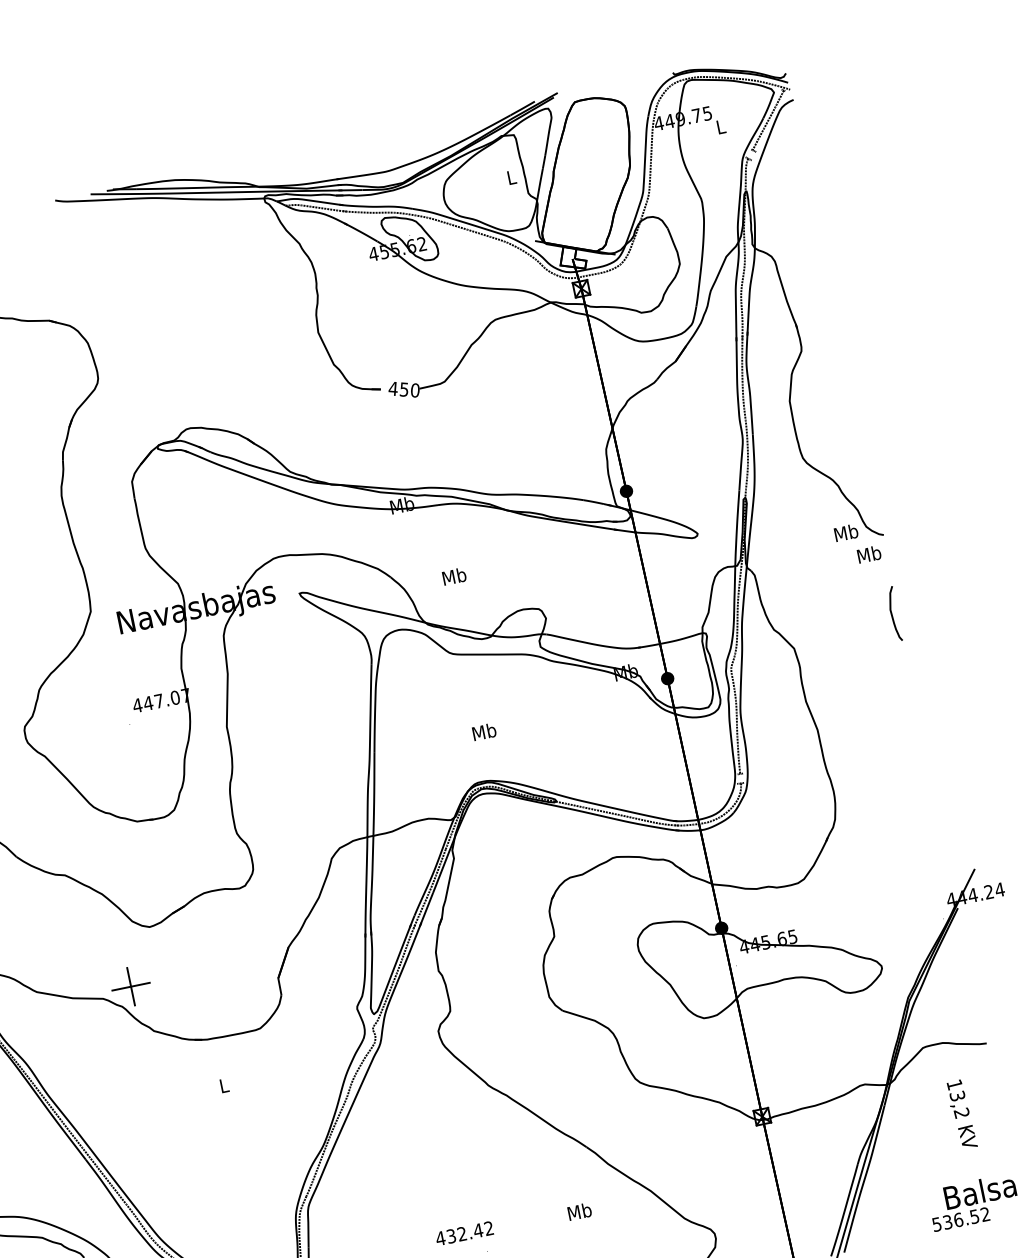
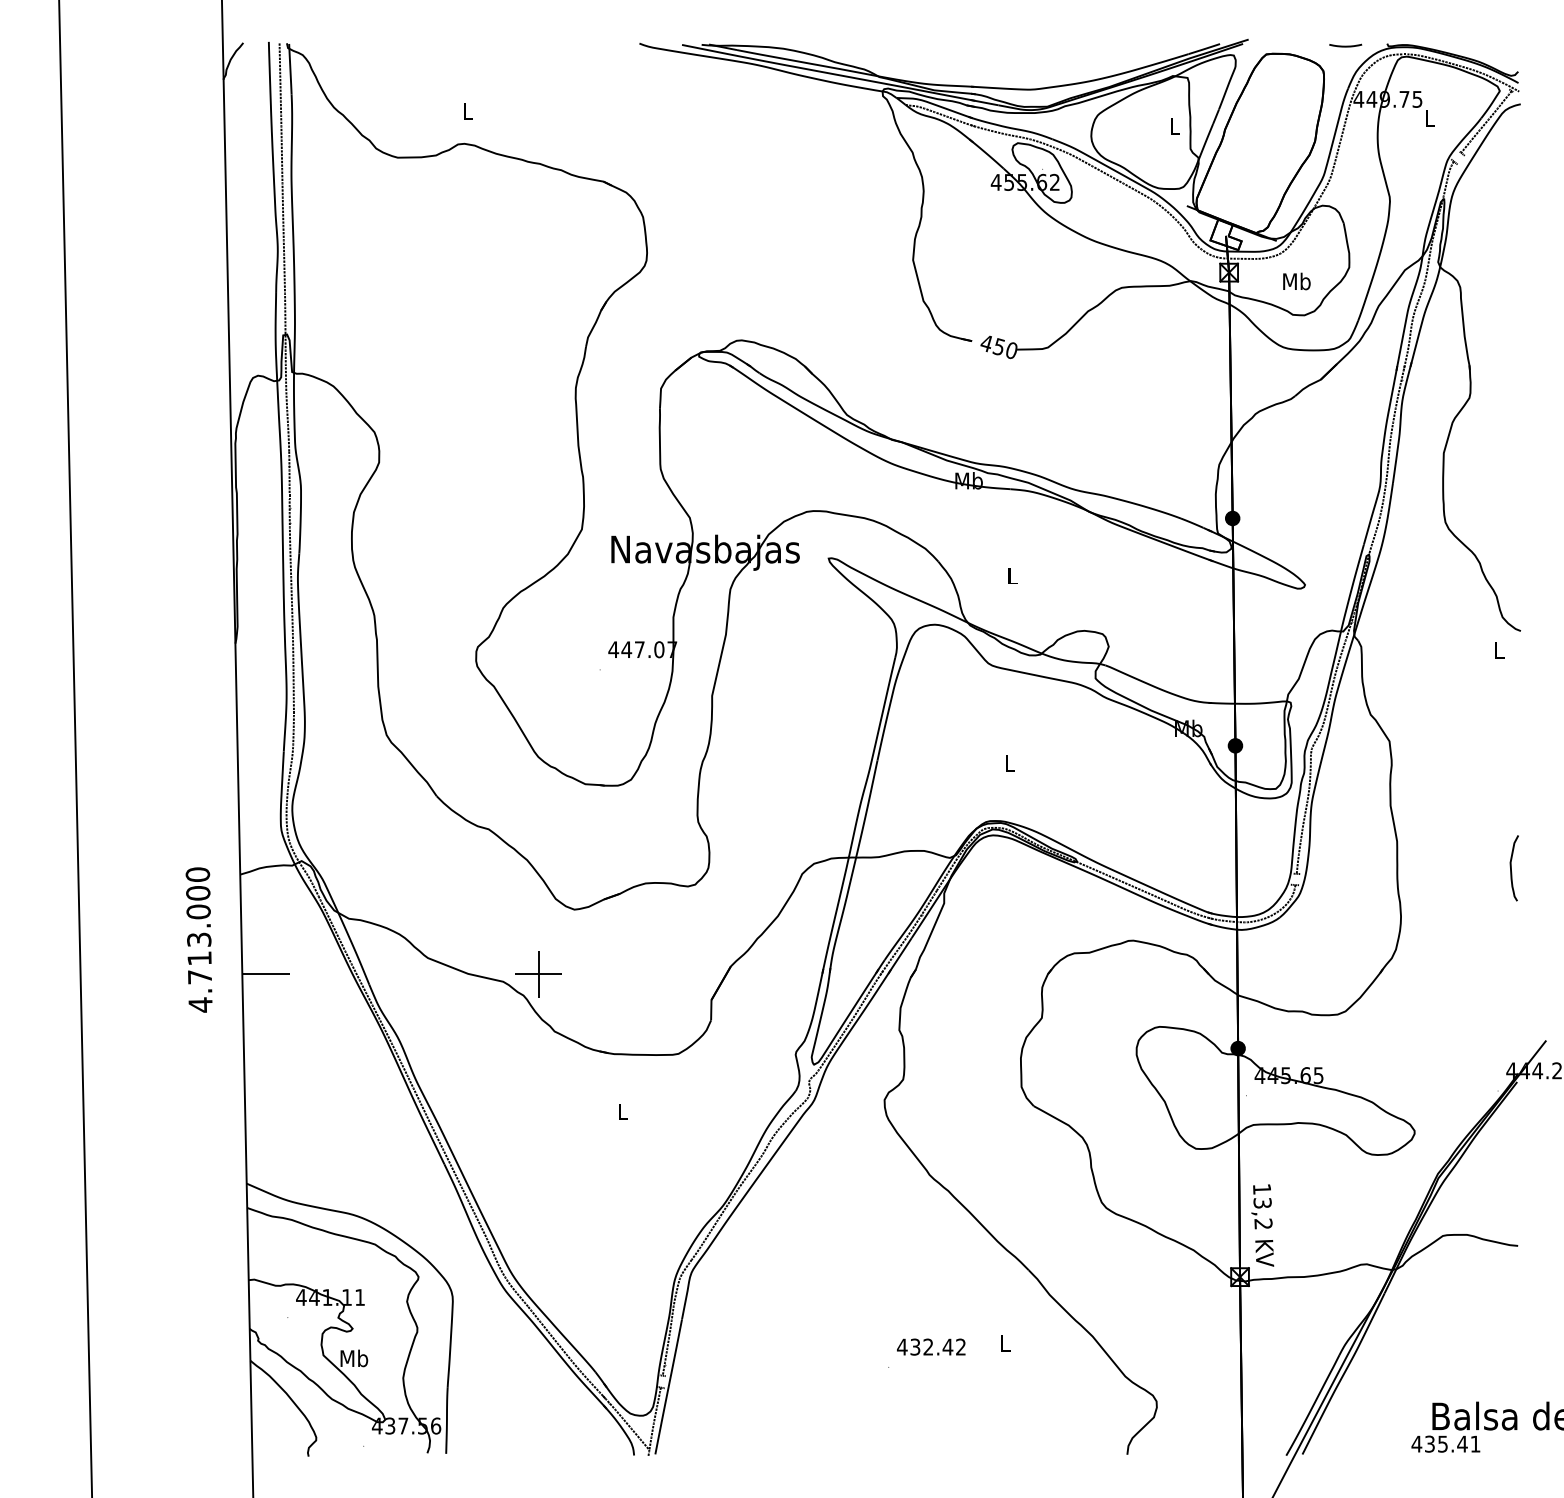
curve: (638, 81) -> (1345, 45), added
text: (846, 532) -> (1296, 281), moved
text: (869, 553) -> (1499, 649), Mb -> L
text: (454, 576) -> (1012, 575), Mb -> L
curve: (892, 614) -> (1511, 868), moved
text: (484, 731) -> (1009, 763), Mb -> L
text: (961, 1114) -> (1262, 1225), moved
text: (579, 1211) -> (1005, 1343), Mb -> L
text: (960, 1219) -> (1445, 1443), 536.52 -> 435.41
text: (464, 1233) -> (931, 1346), moved

